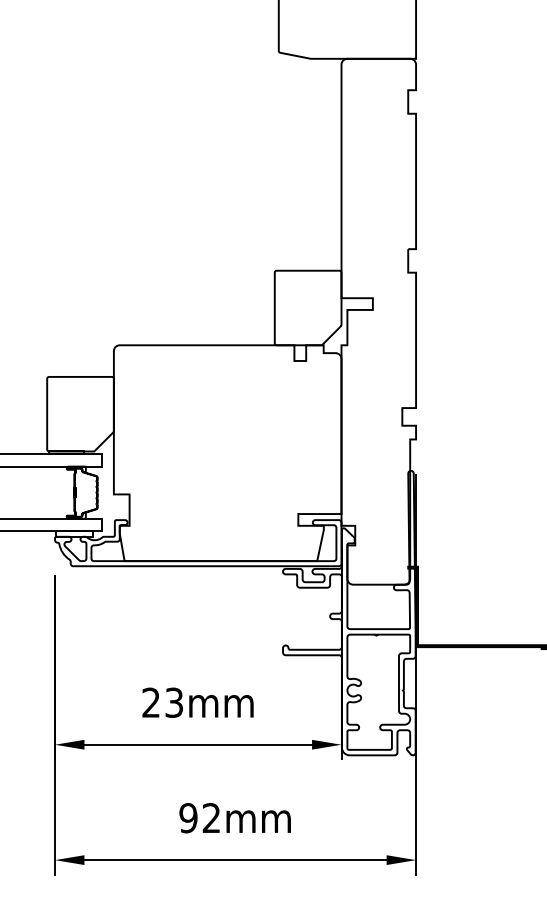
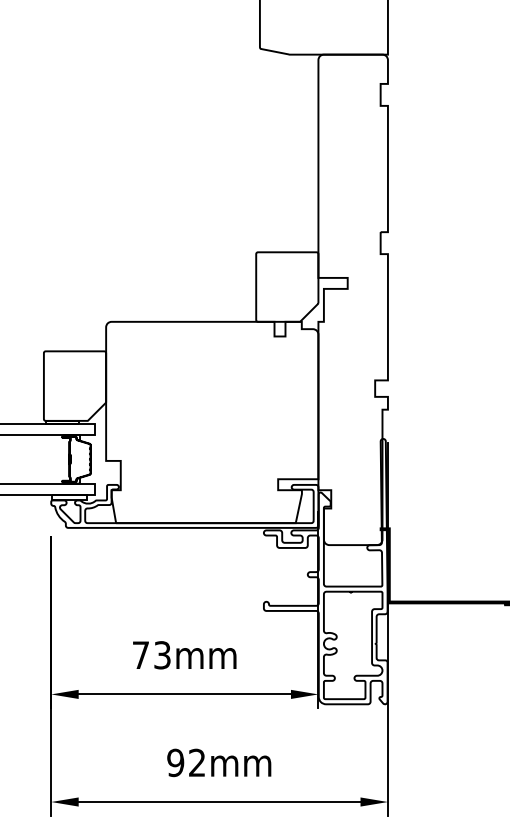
text: (150, 702) -> (140, 655), 23mm -> 73mm

